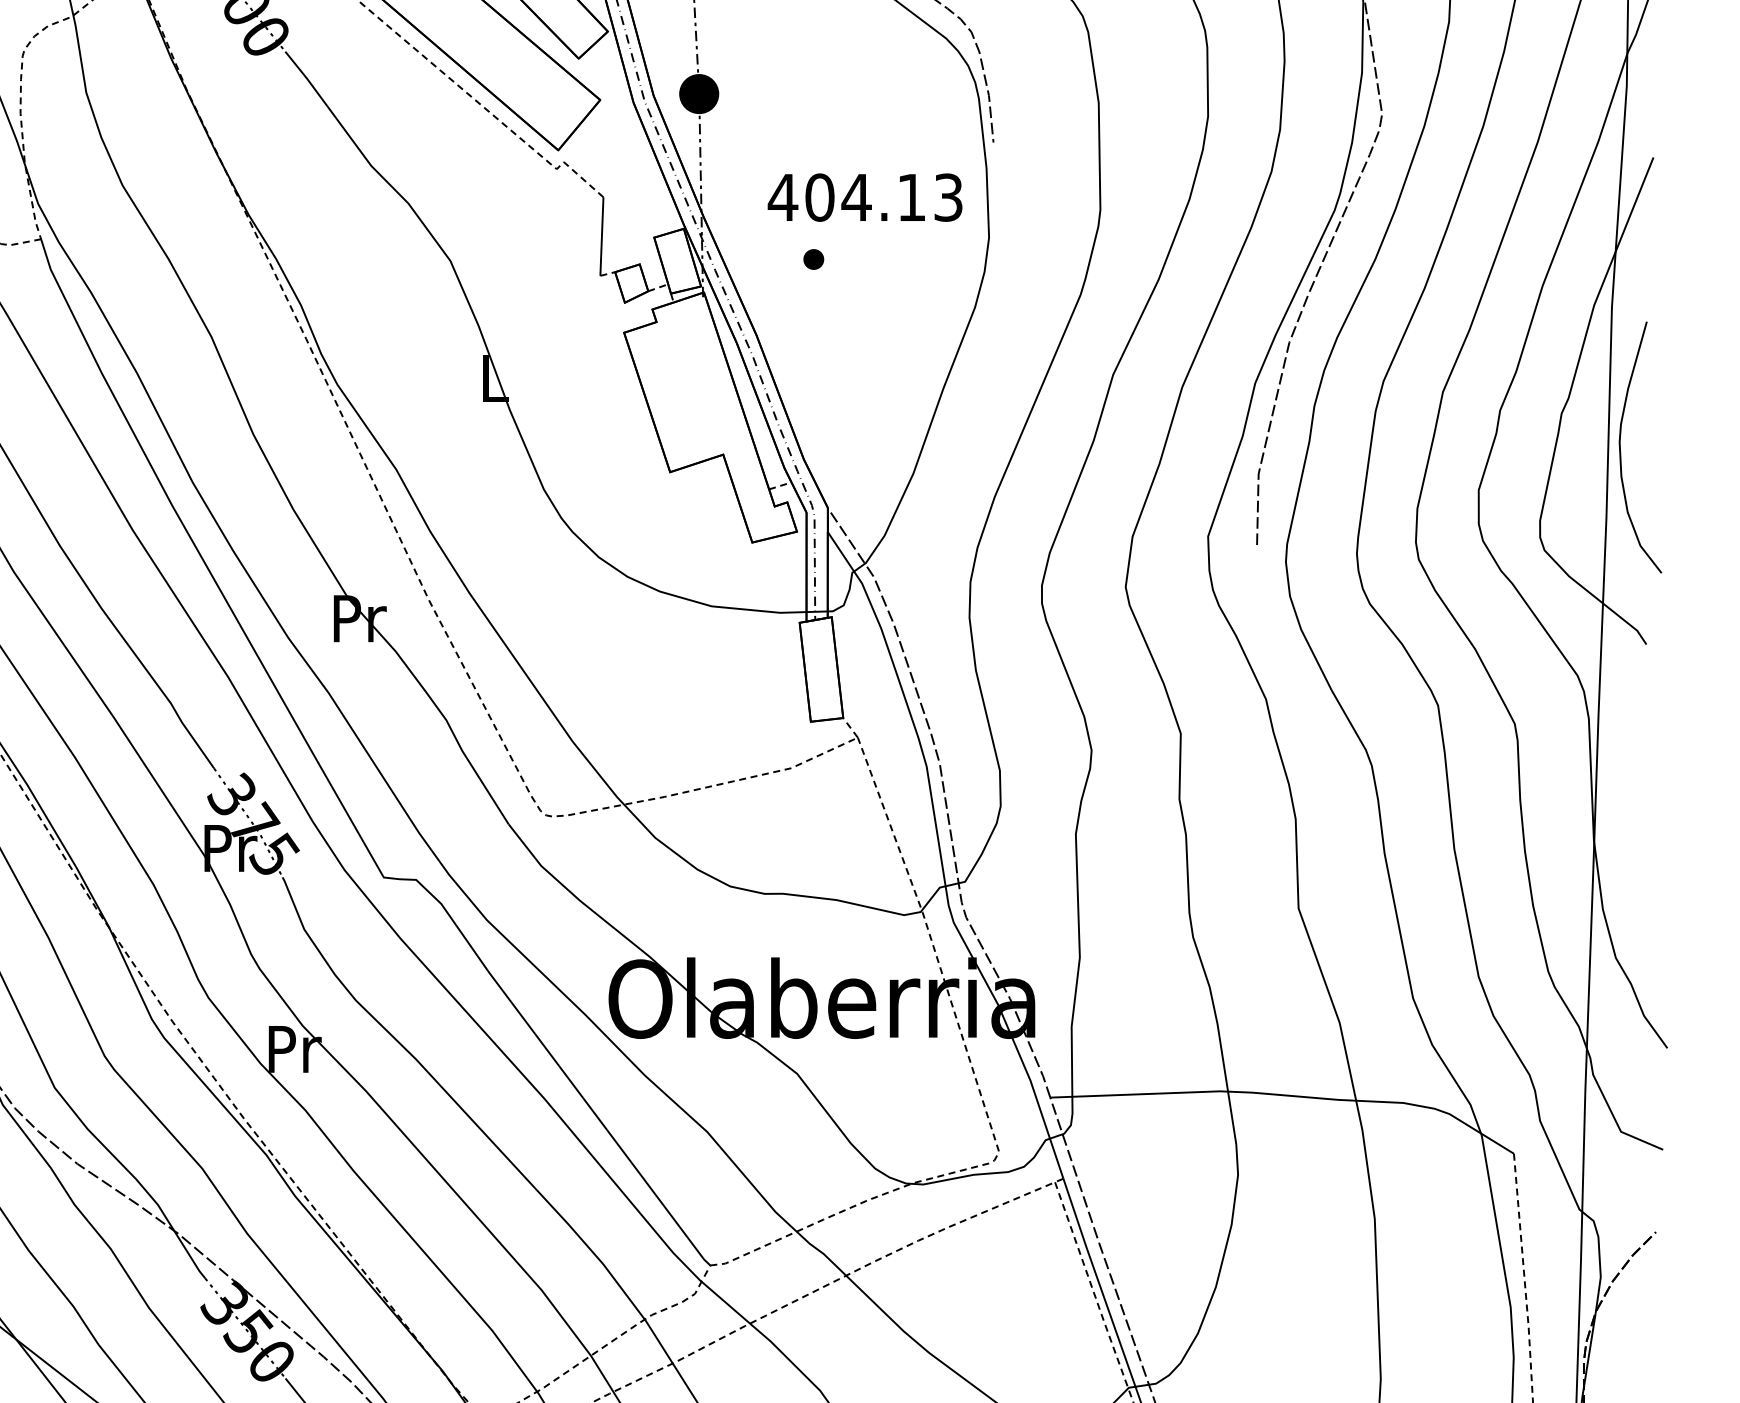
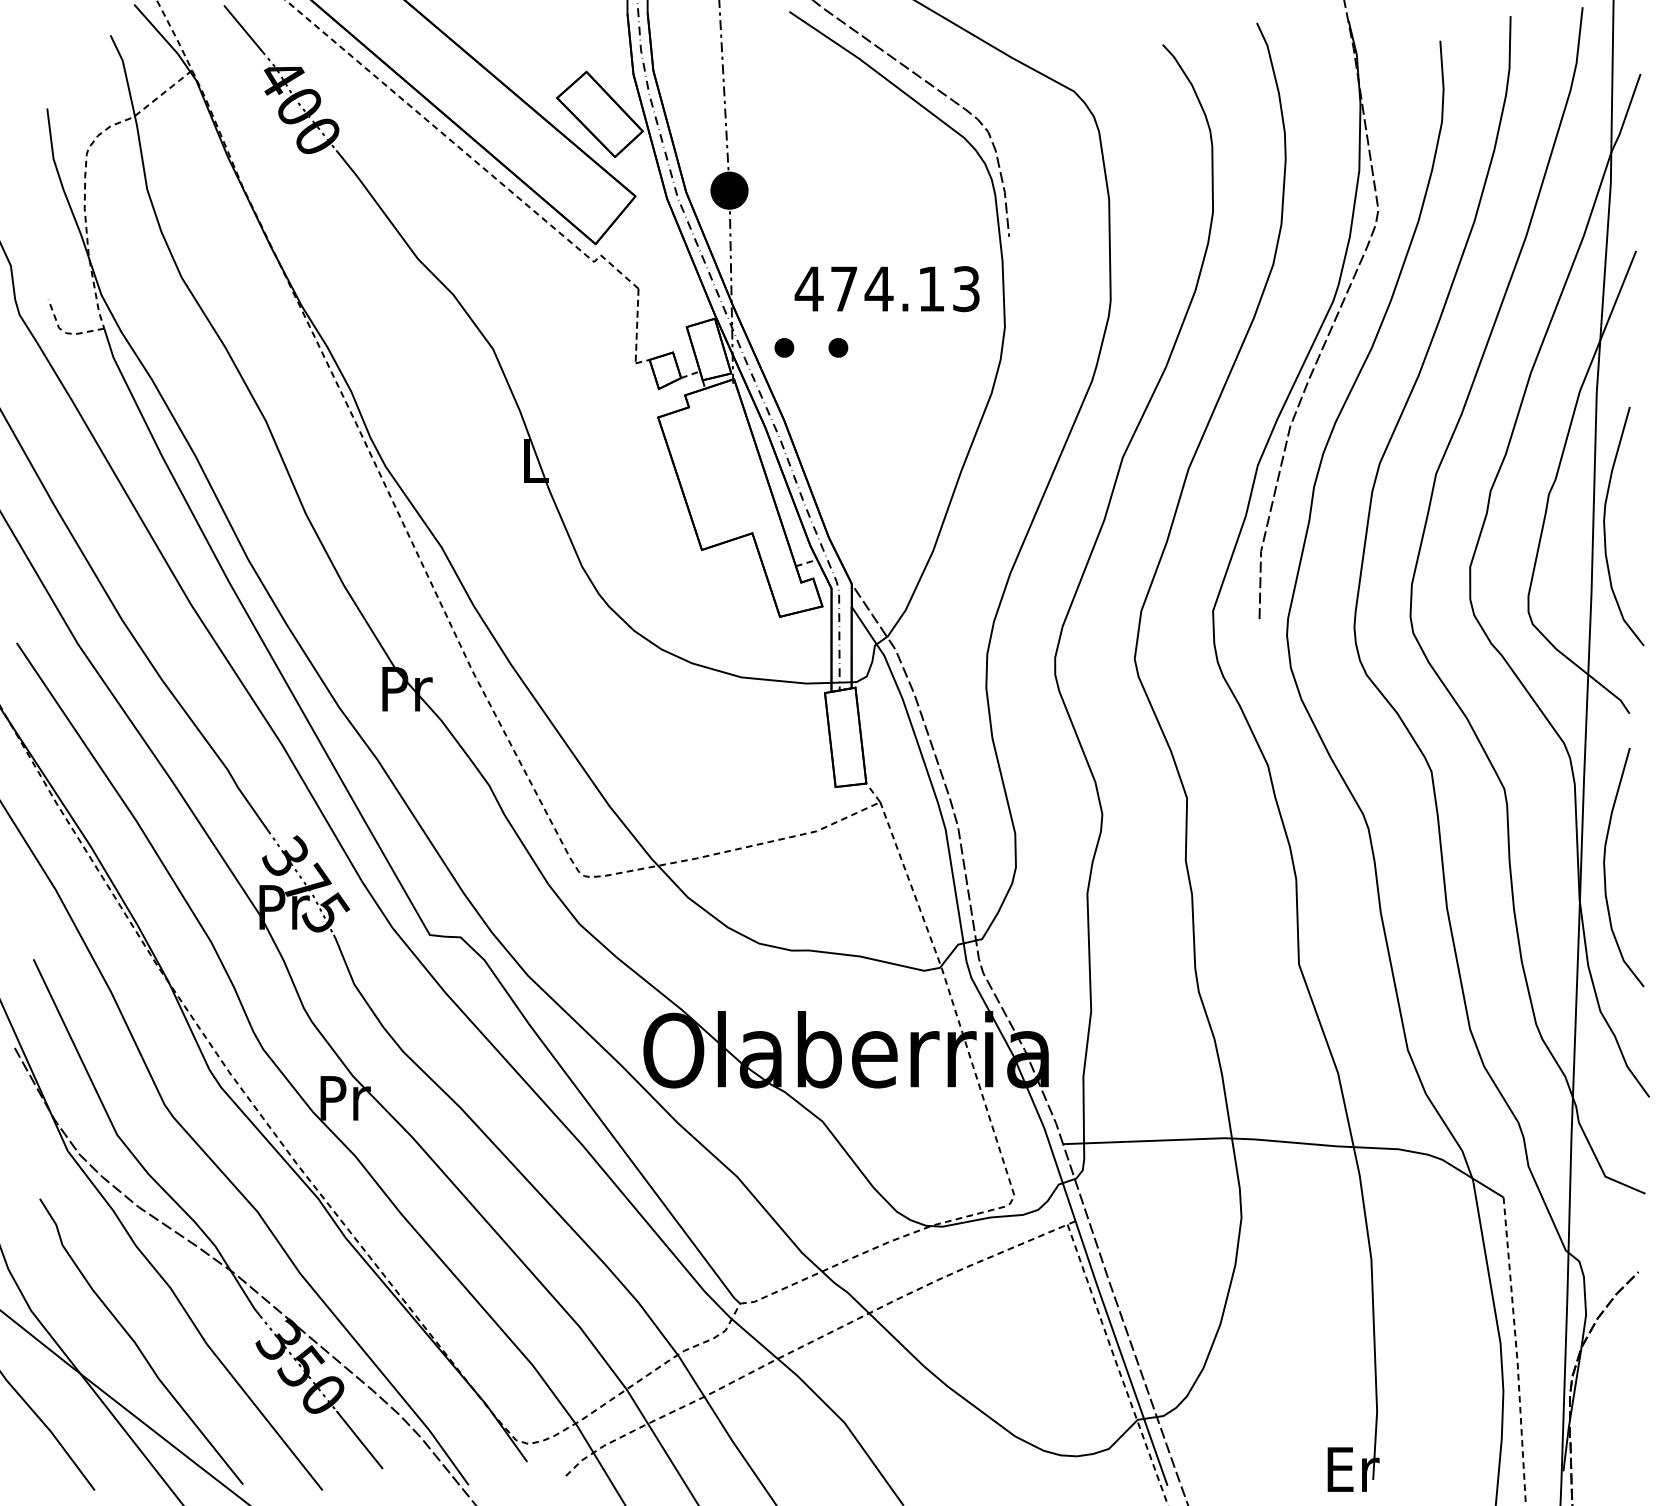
text: (820, 198) -> (844, 289), 404.13 -> 474.13
line: (602, 237) -> (637, 326), solid -> dashed
part: (757, 259) -> (784, 347), added
curve: (1621, 806) -> (1605, 867), added

